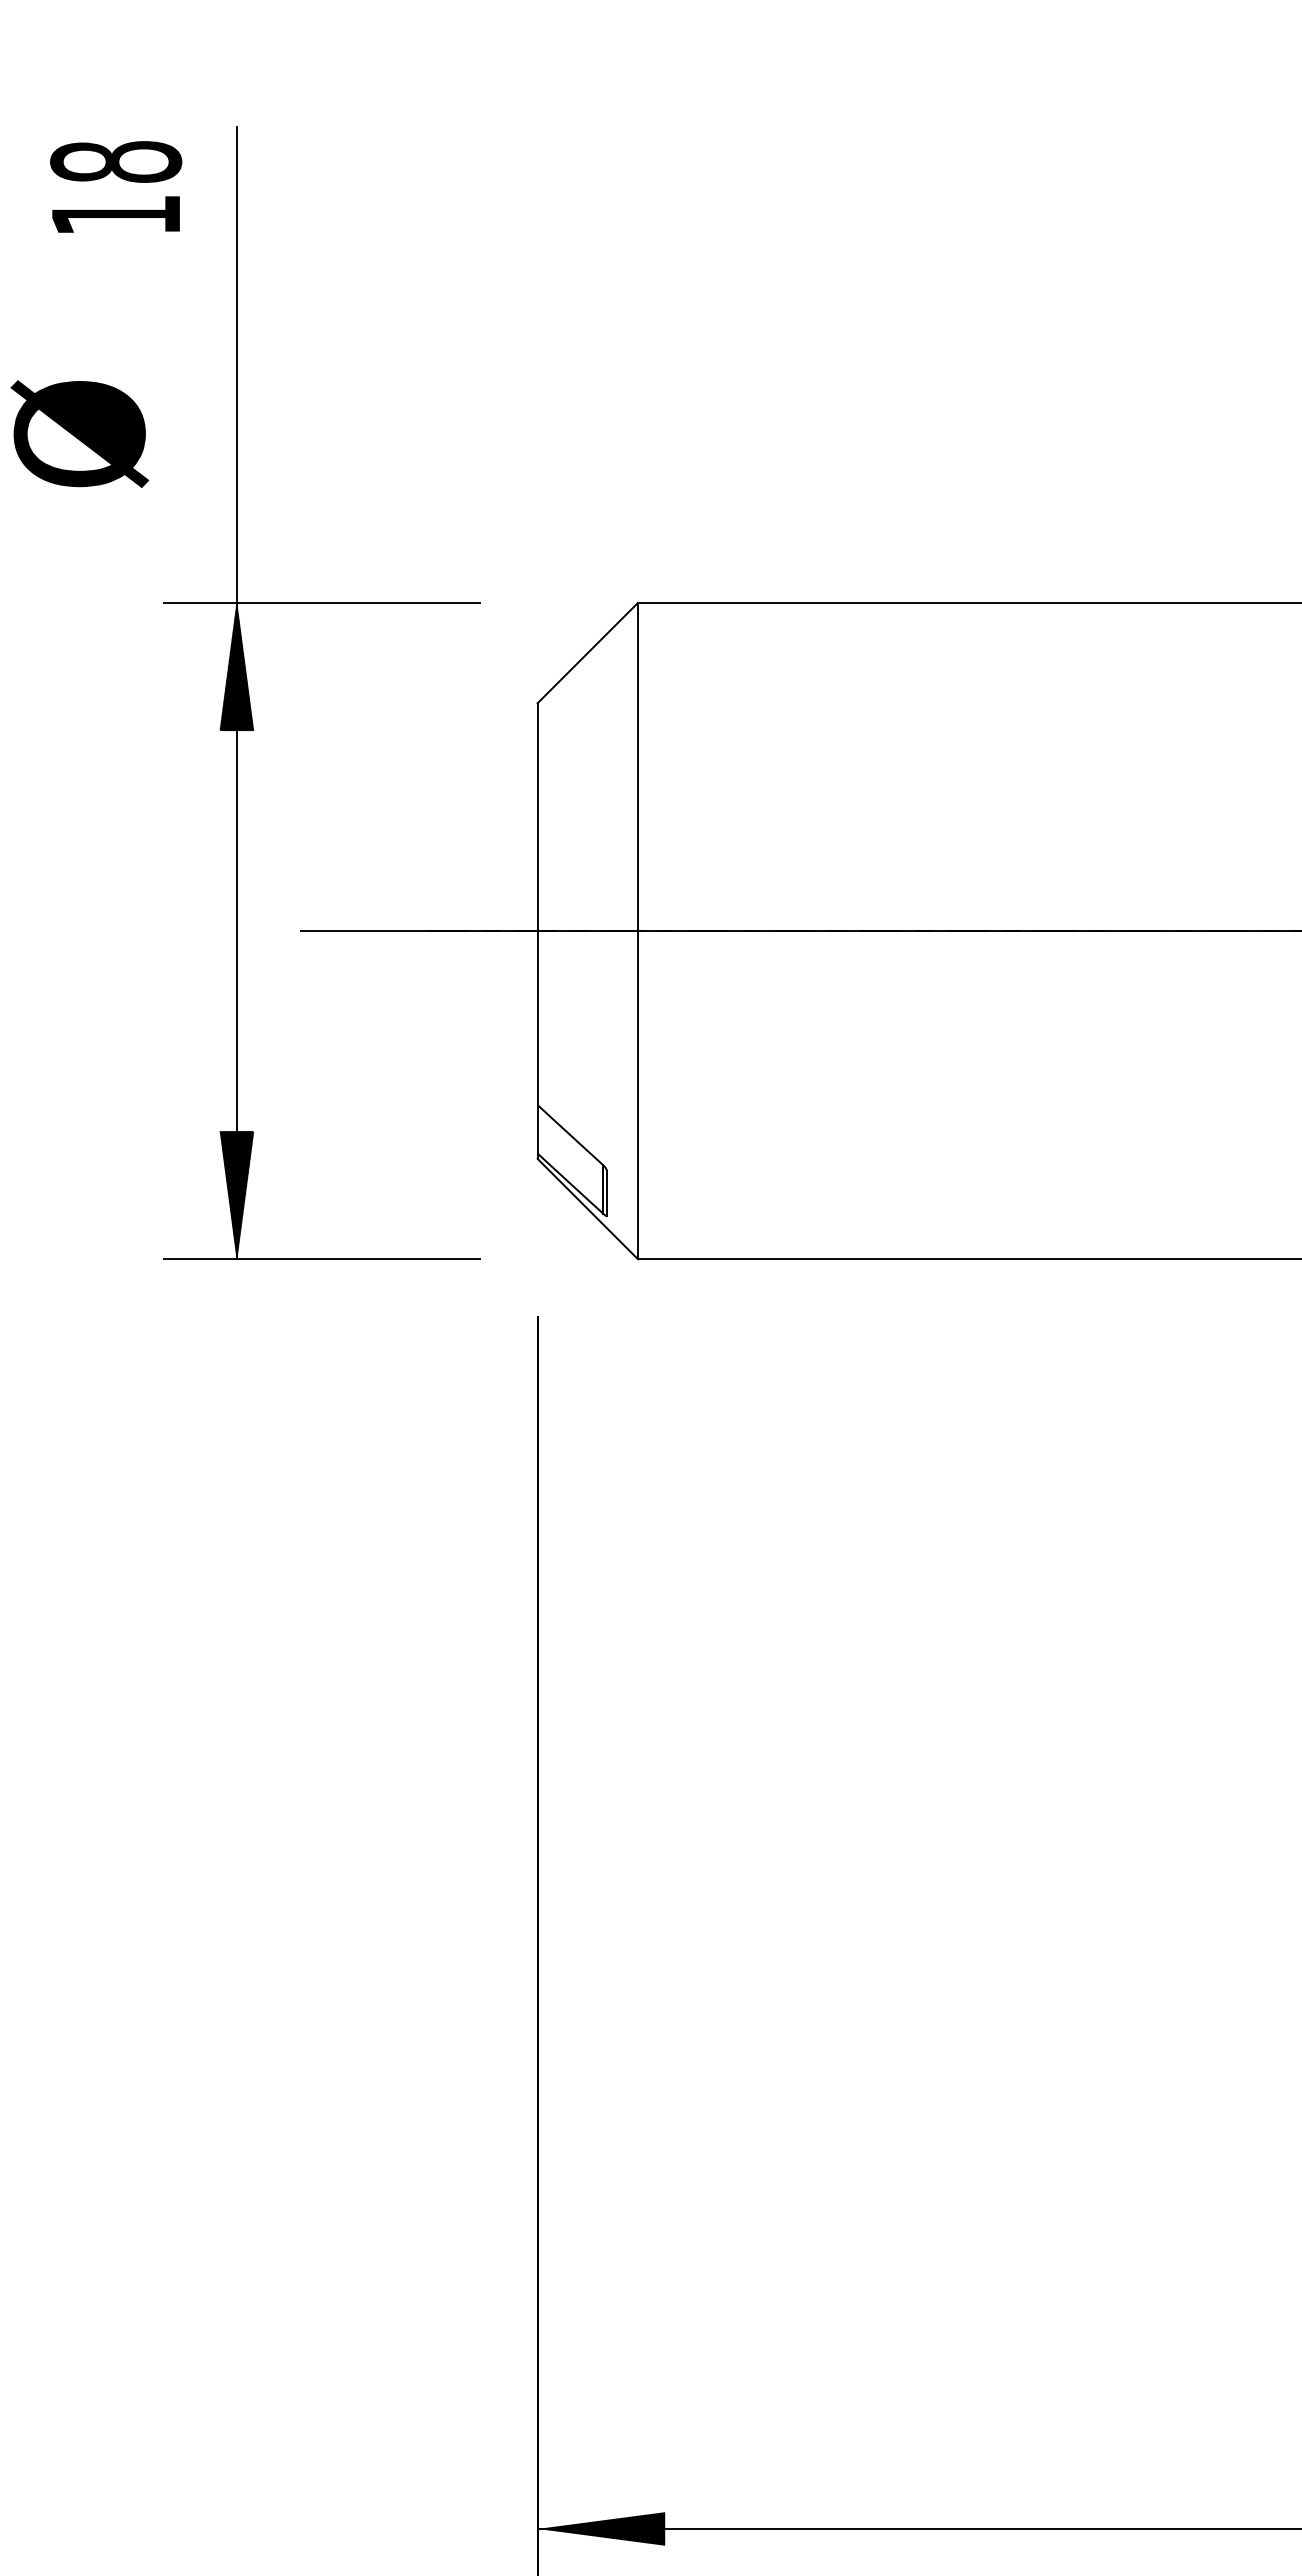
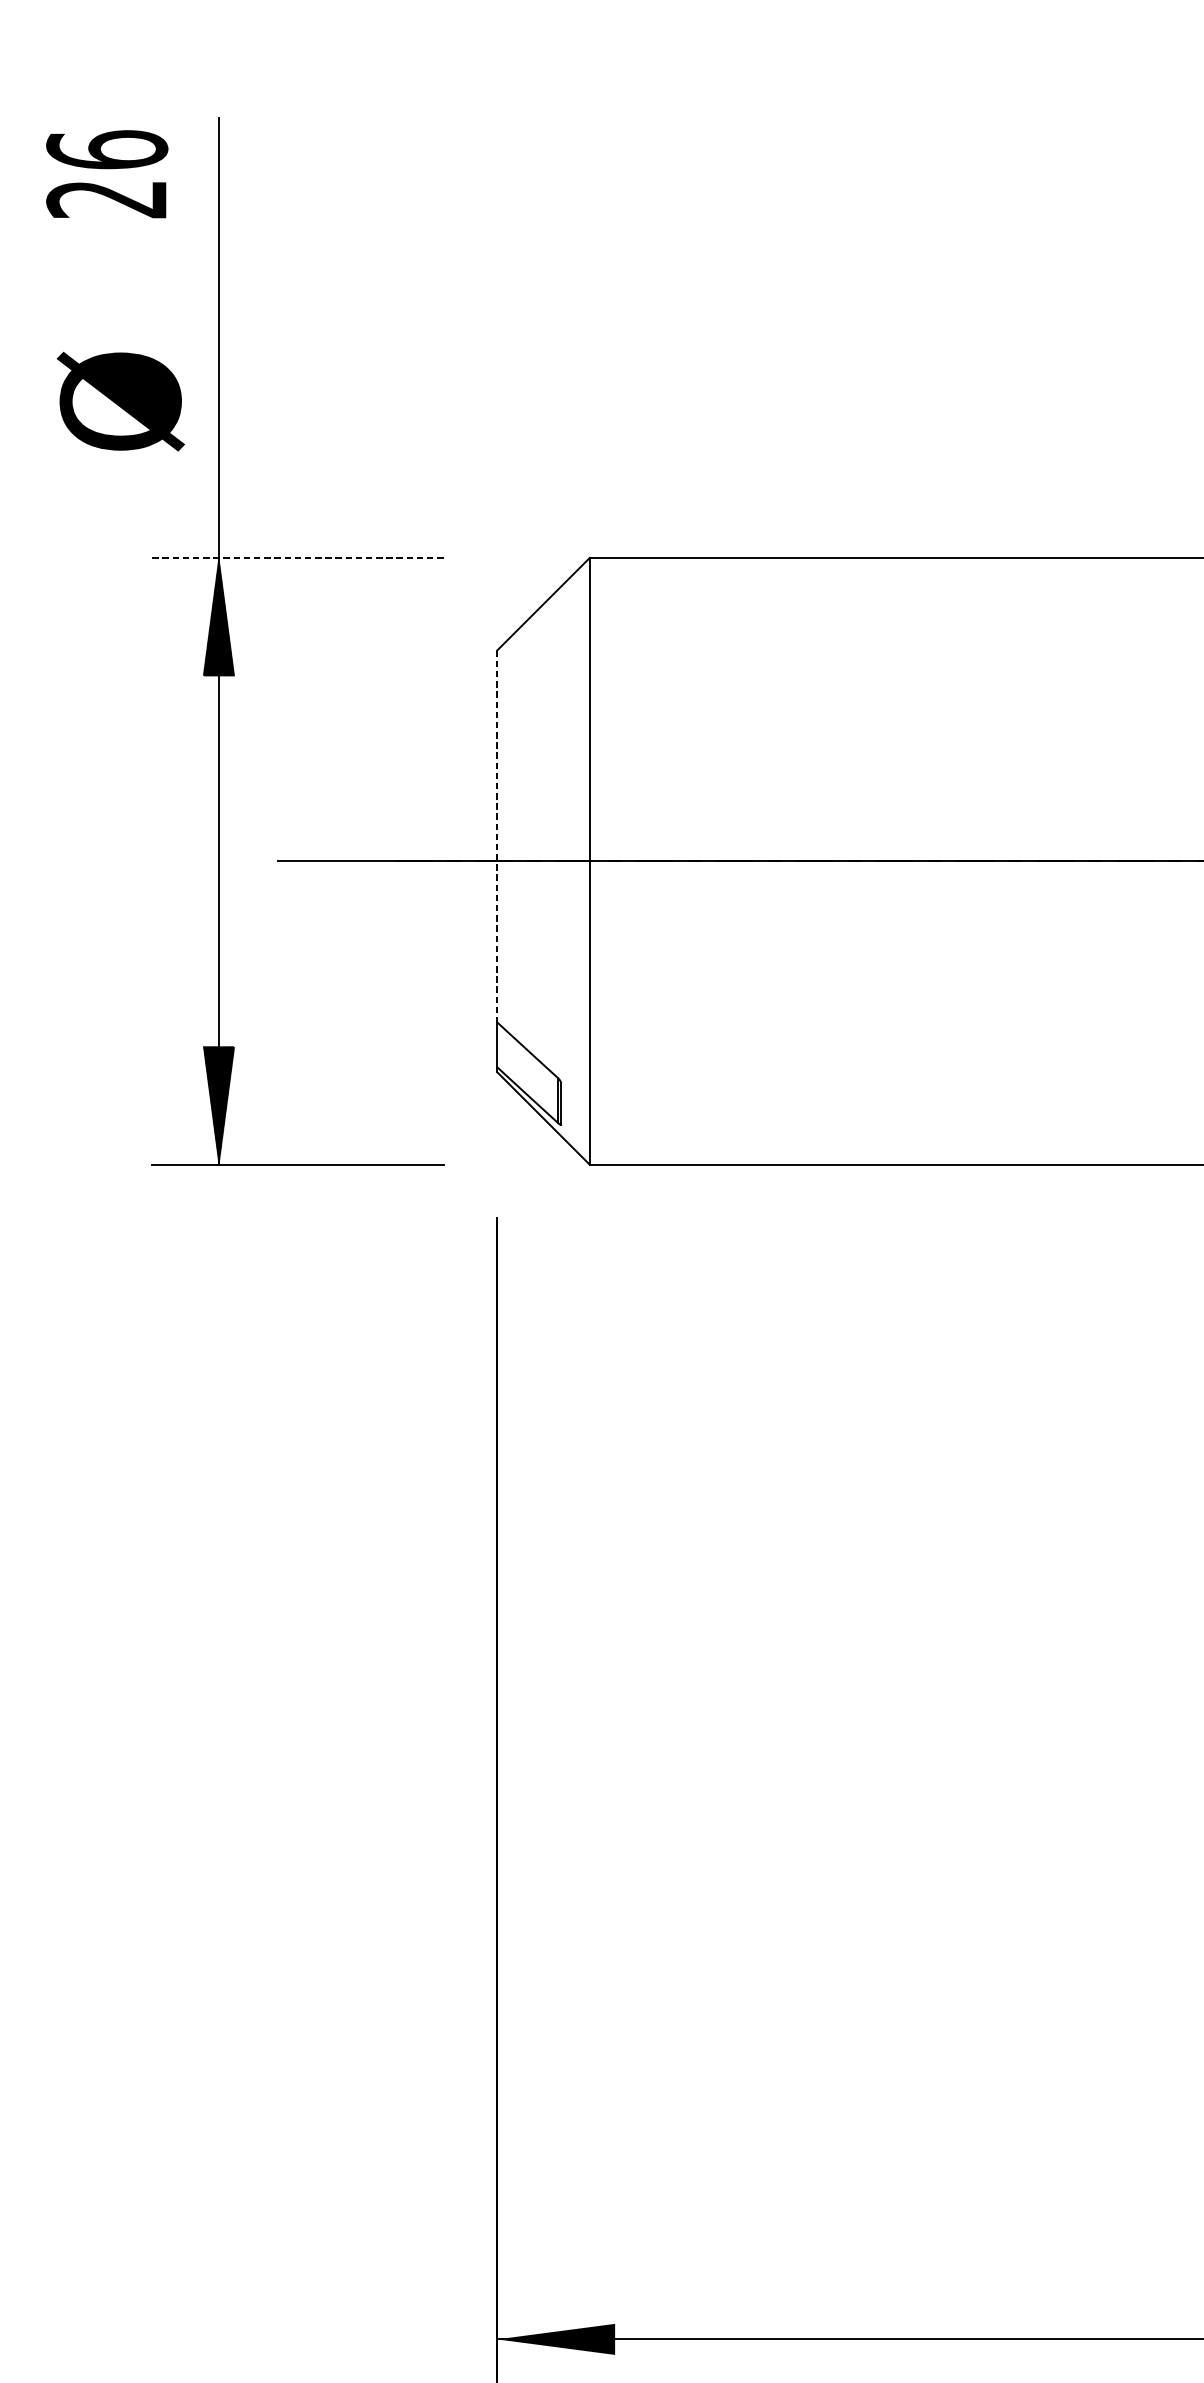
text: (116, 187) -> (107, 173), 18 -> 26
text: (79, 433) -> (120, 401), moved
line: (321, 603) -> (297, 558), solid -> dashed
line: (537, 904) -> (497, 836), solid -> dashed

